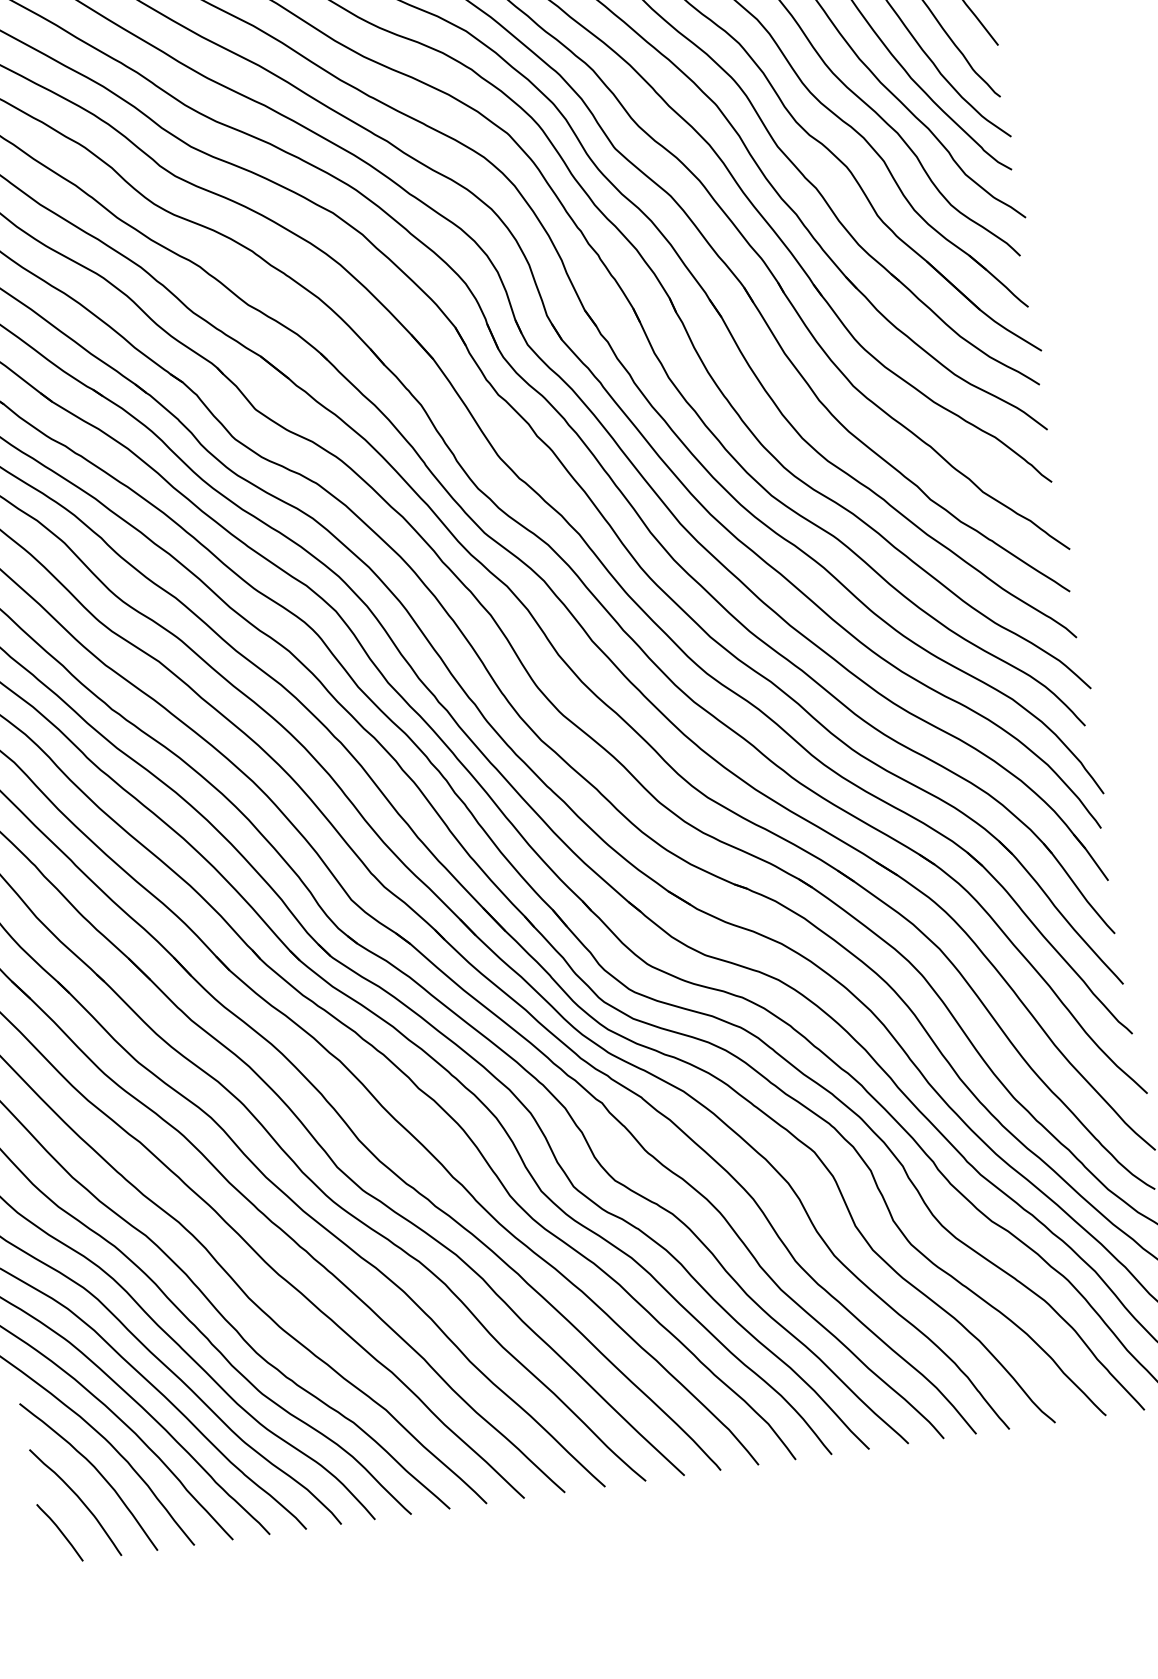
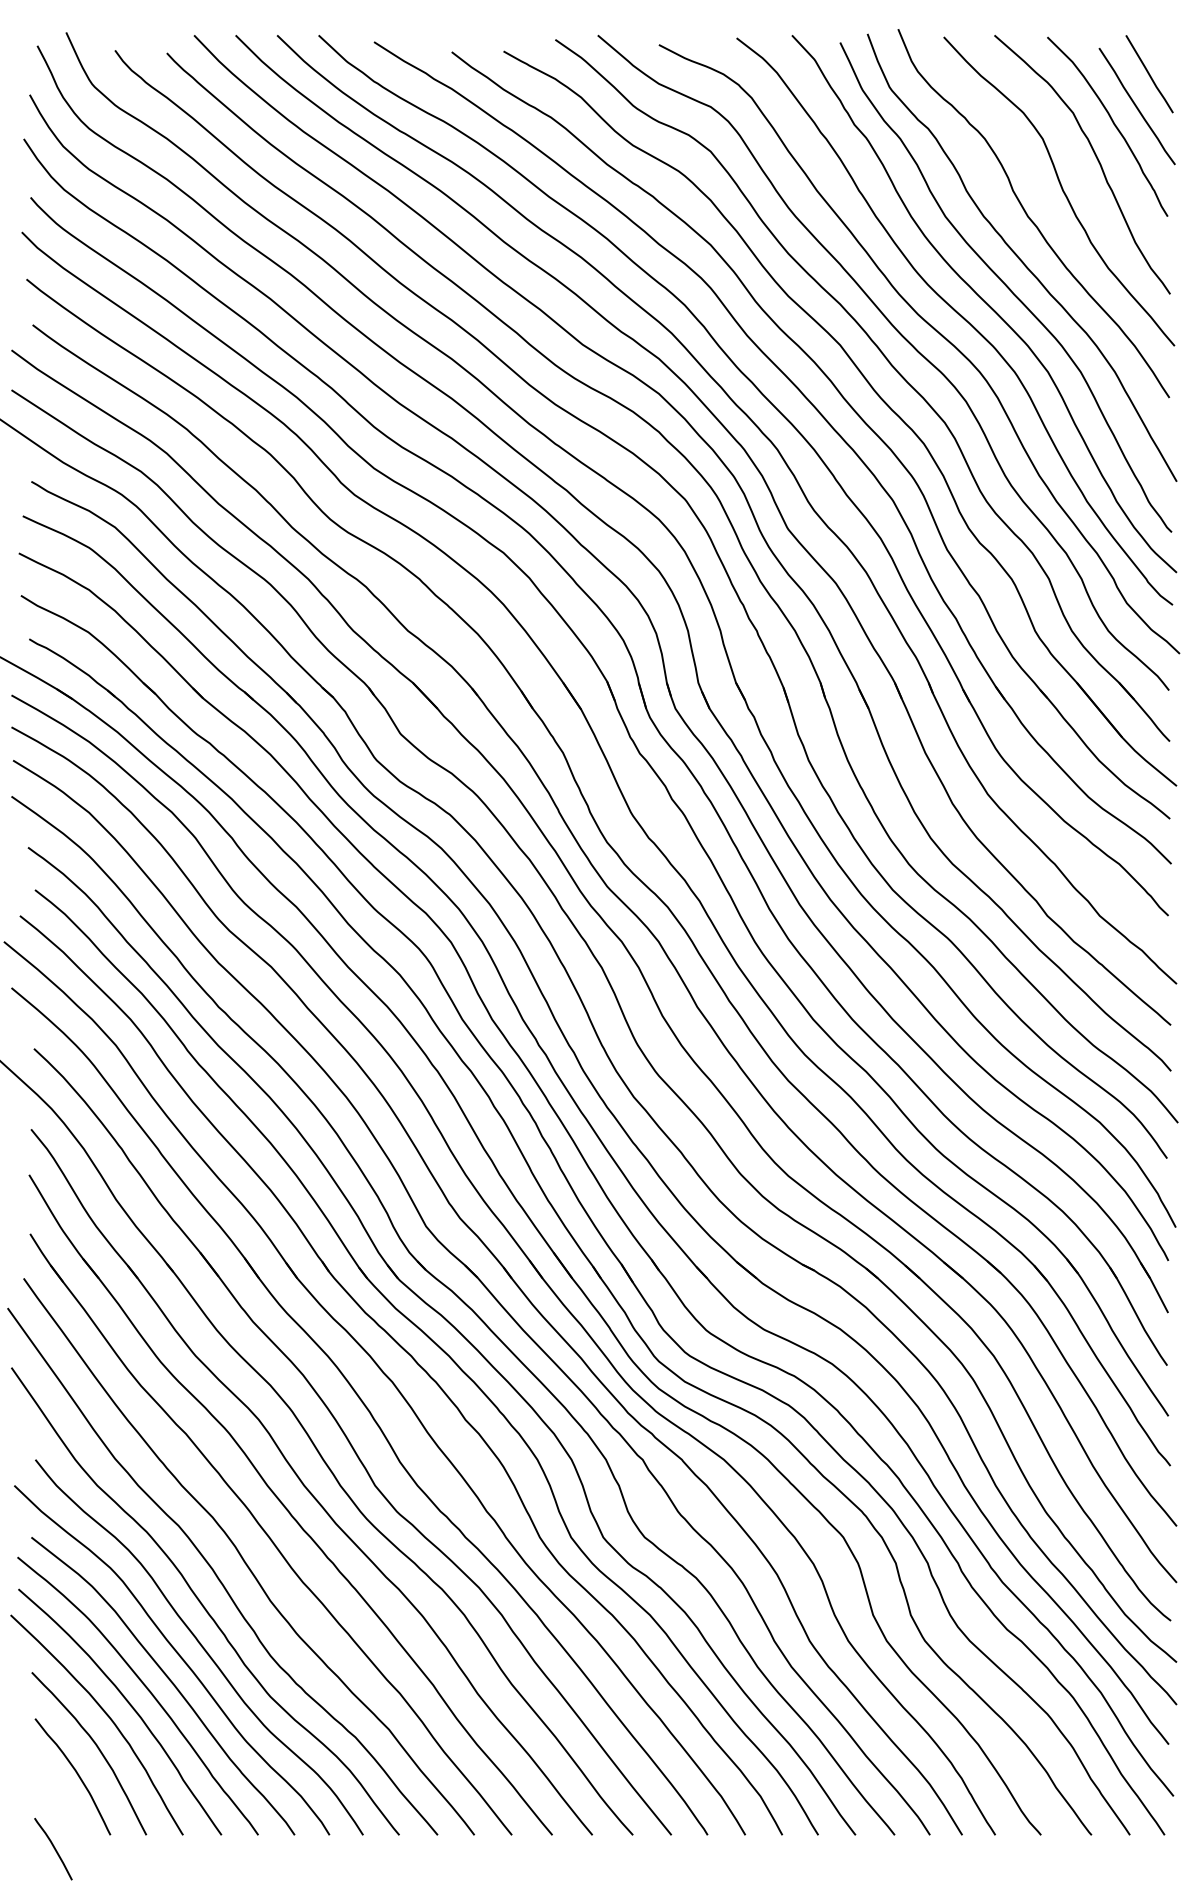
curve: (59, 1532) -> (53, 1848), moved

